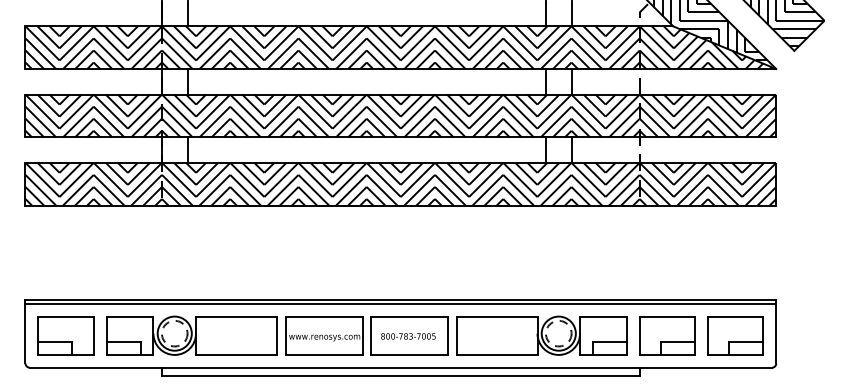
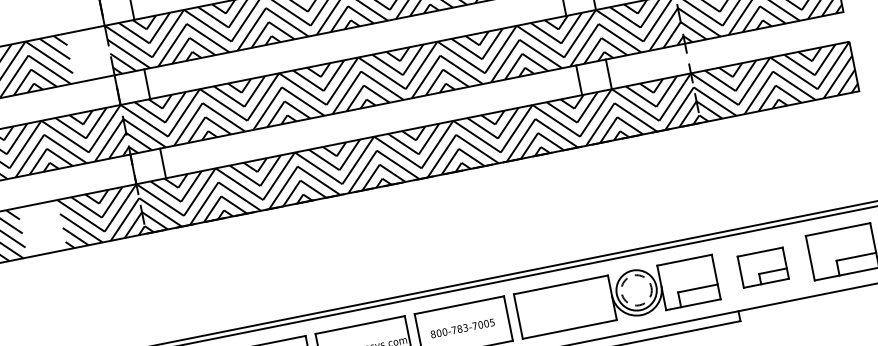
hatch: (144, 47) -> (89, 54), removed
hatch: (76, 183) -> (41, 227), removed
part: (667, 335) -> (763, 267), size x0.7

